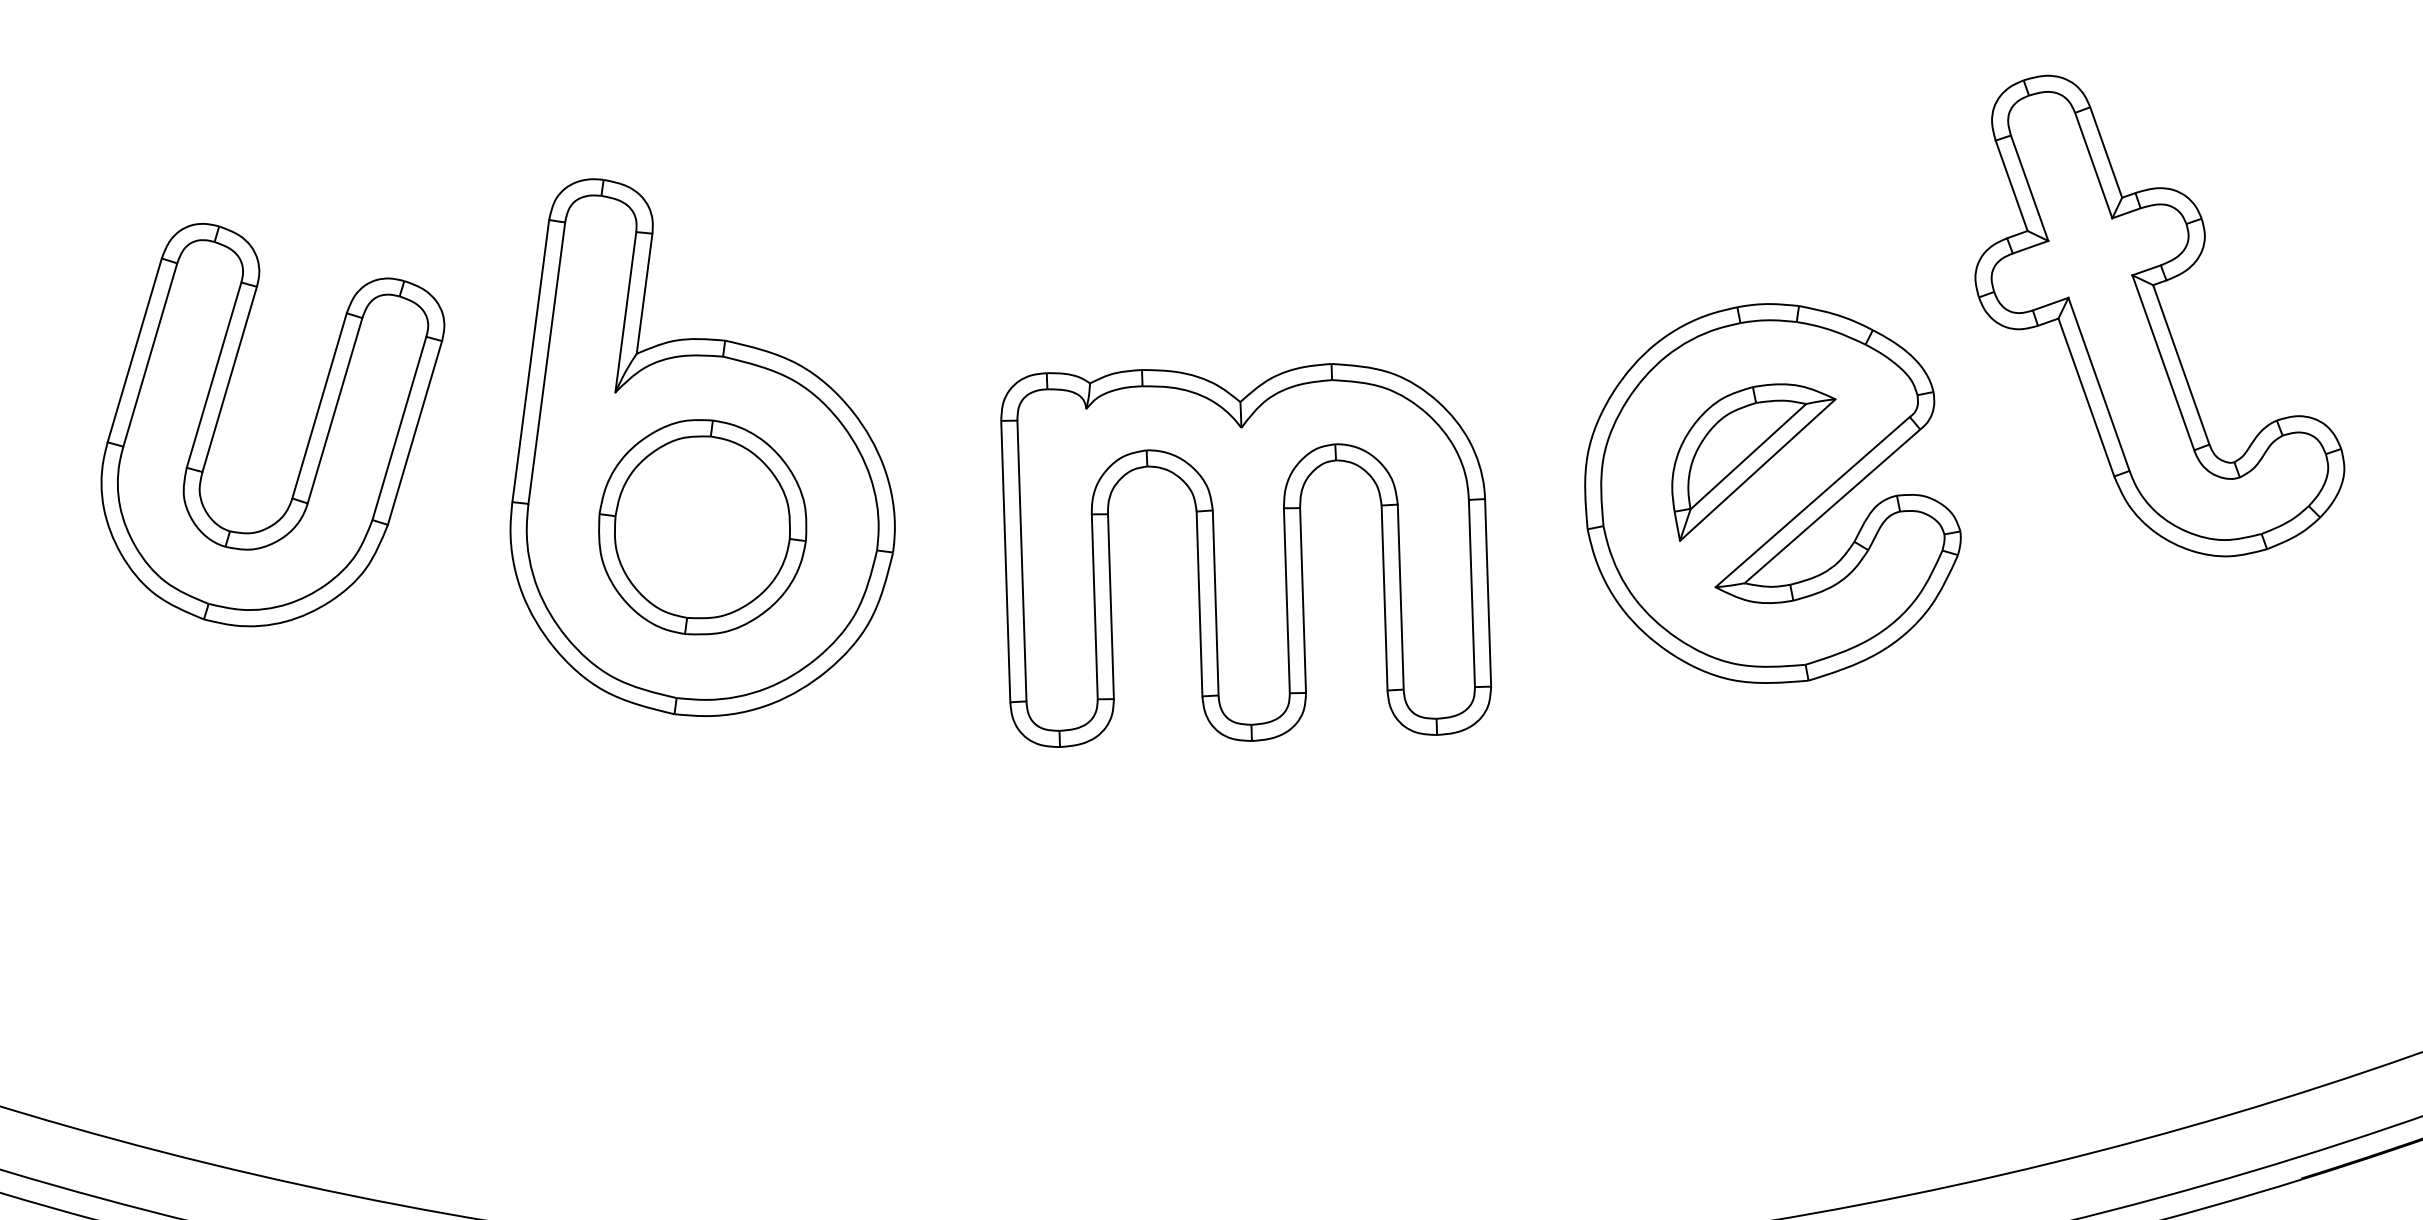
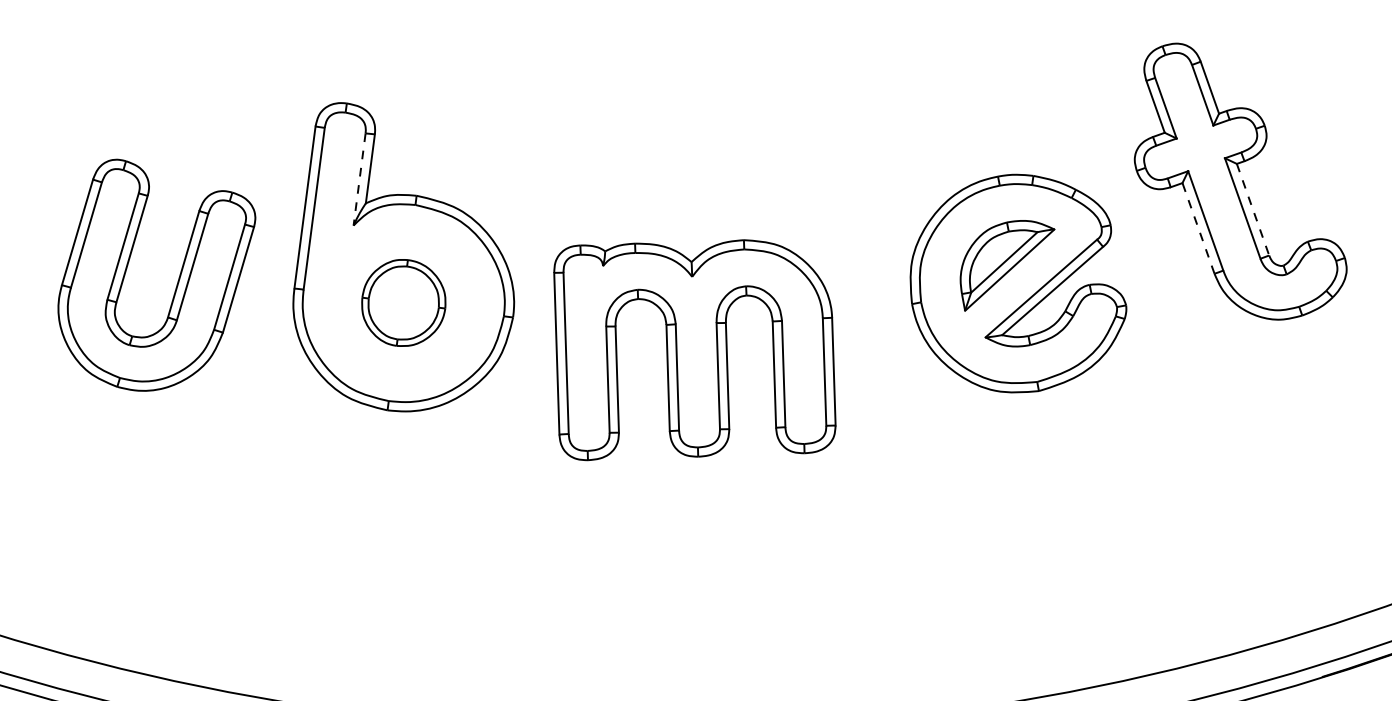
line: (625, 314) -> (359, 180), solid -> dashed
line: (2182, 364) -> (1253, 209), solid -> dashed
line: (2086, 395) -> (1198, 227), solid -> dashed
part: (308, 435) -> (177, 281), moved
part: (702, 526) -> (403, 302), size x0.7
part: (1245, 556) -> (694, 350), moved

